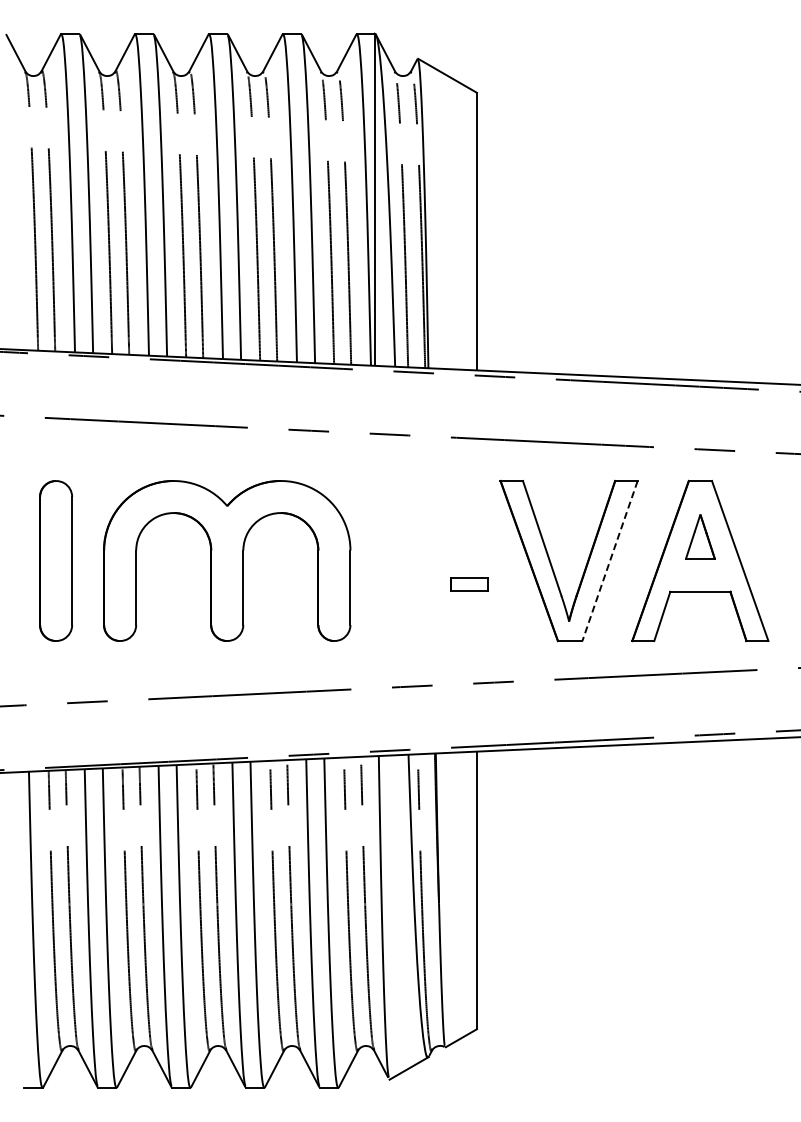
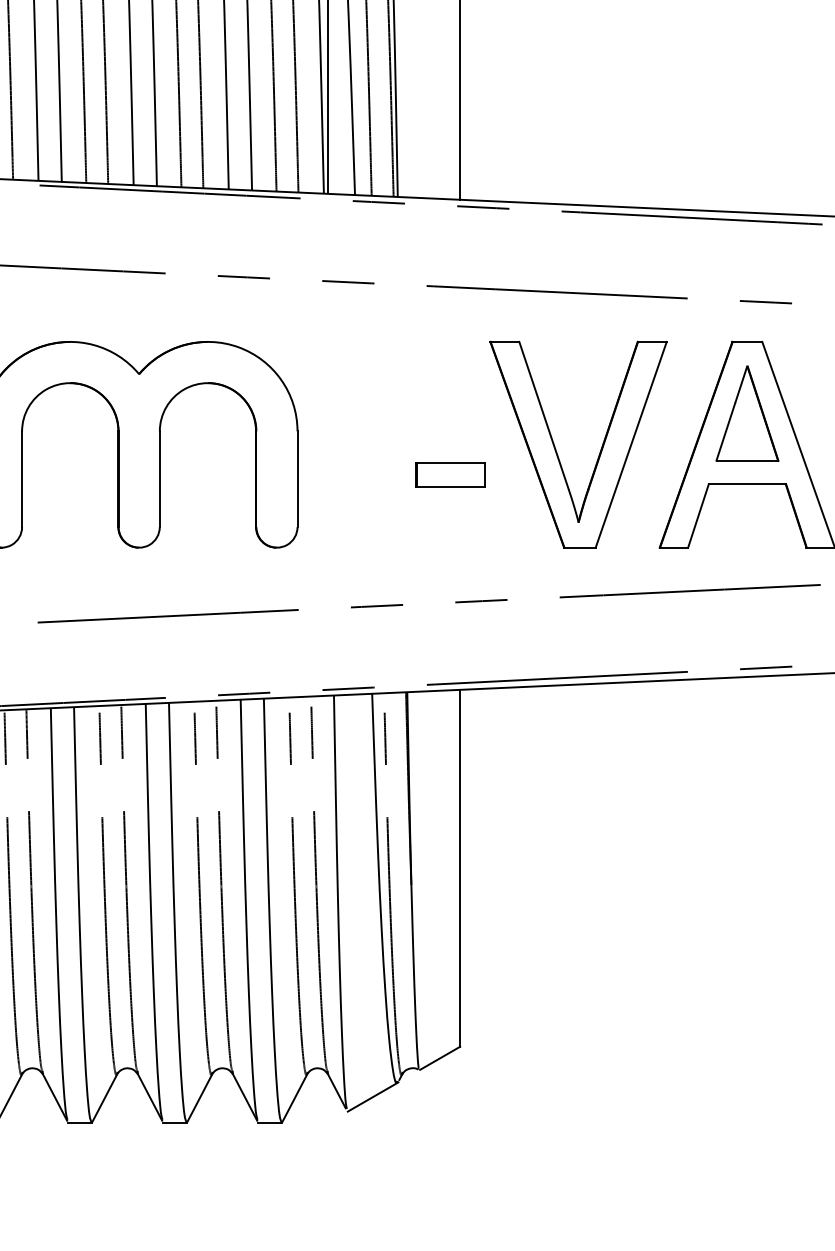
part: (700, 536) -> (747, 413), size x1.67
line: (610, 561) -> (631, 445), dashed -> solid
part: (469, 584) -> (450, 474), size x1.43

